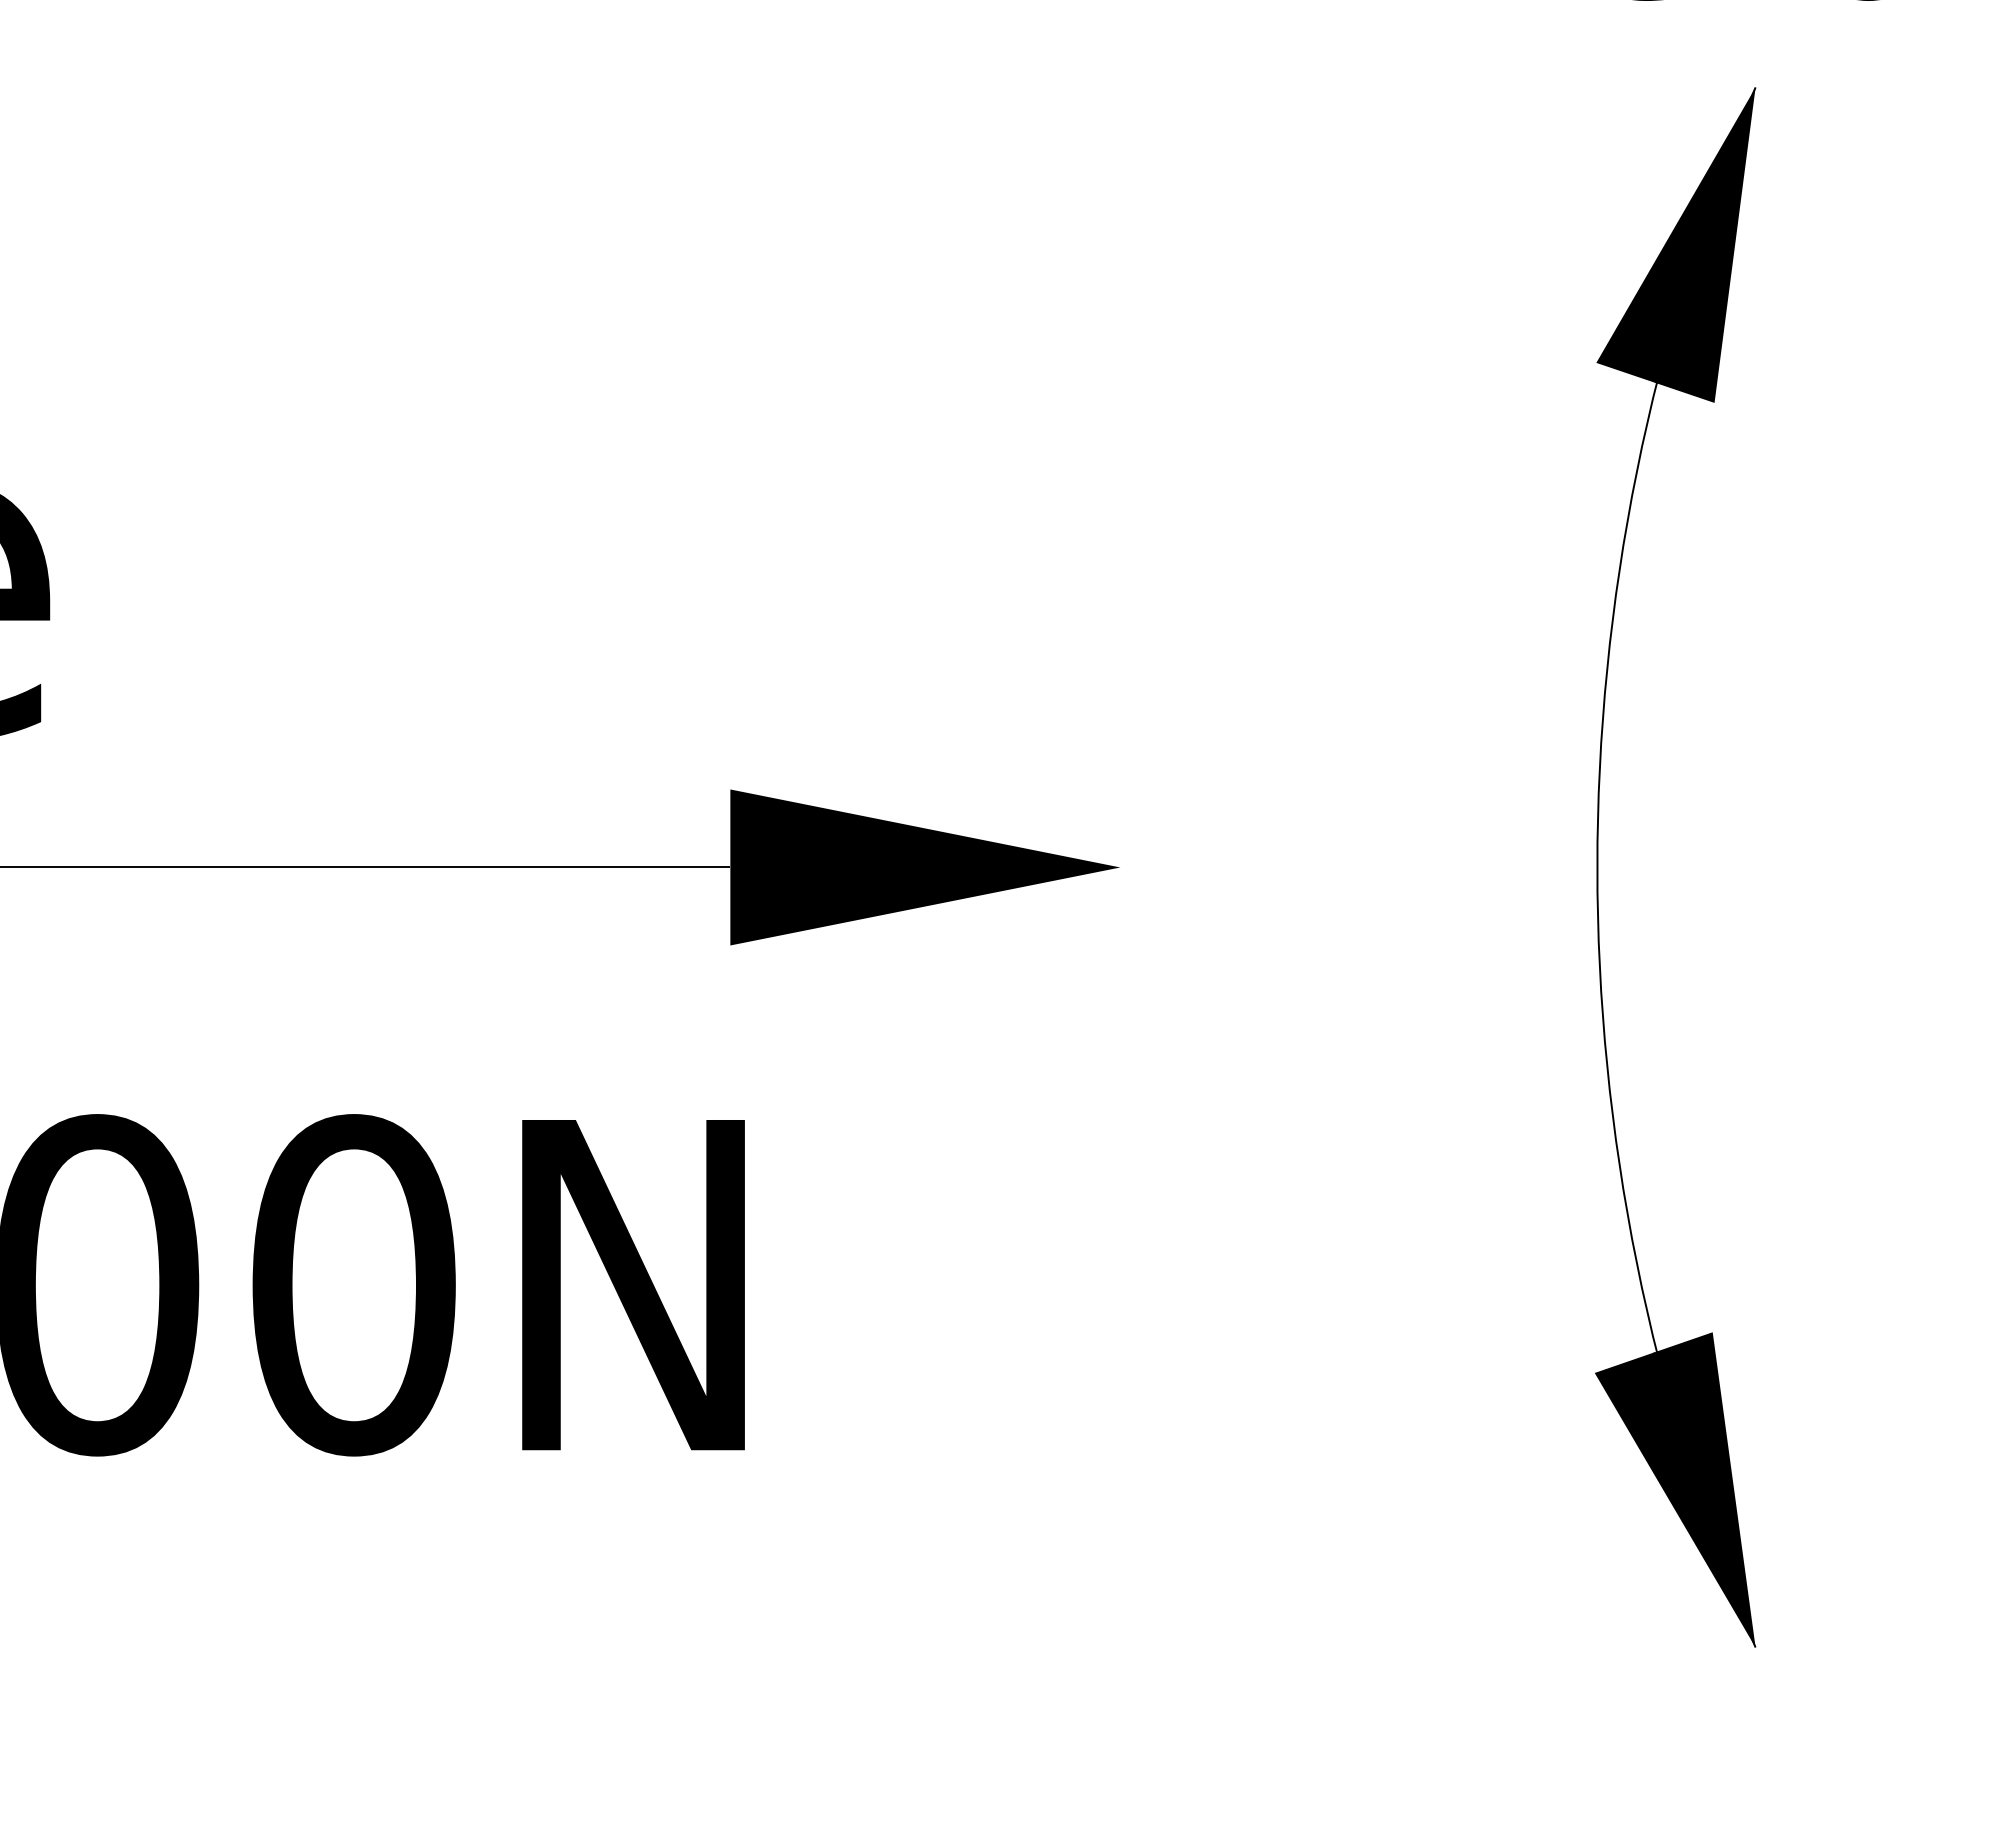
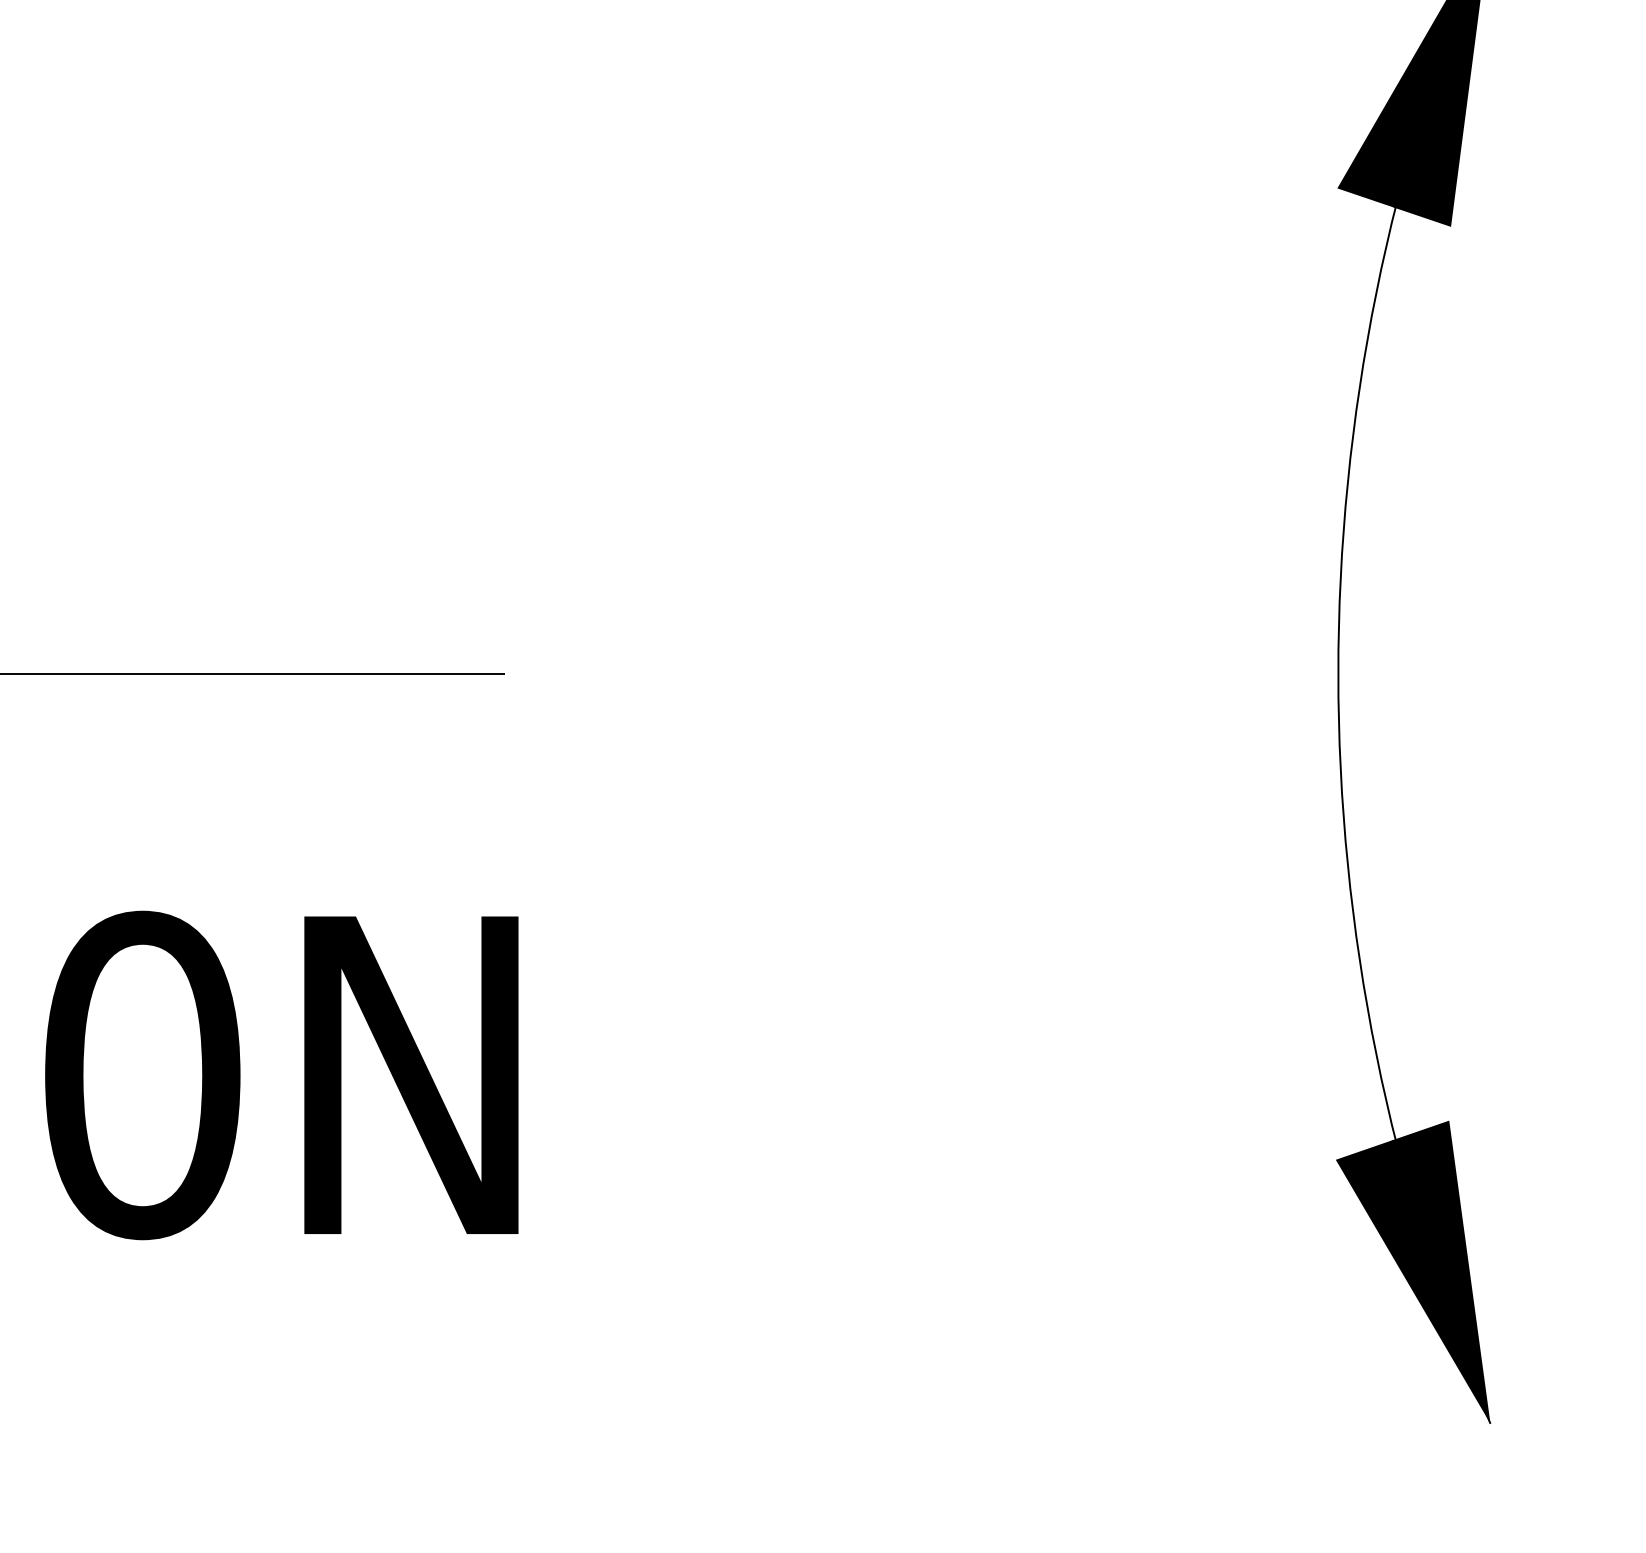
fill: (925, 867) -> (692, 673), removed

